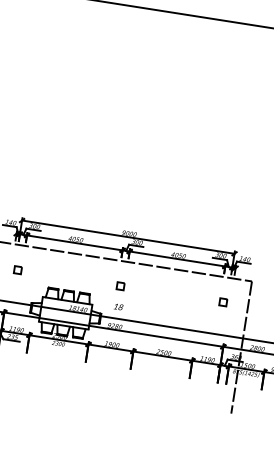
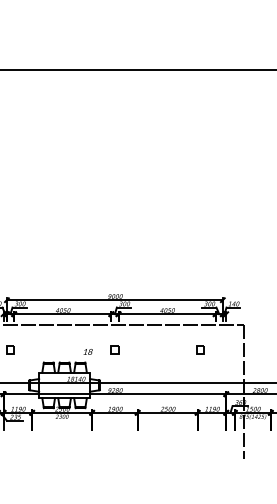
part: (223, 301) -> (200, 349), moved
text: (118, 306) -> (87, 351), moved

